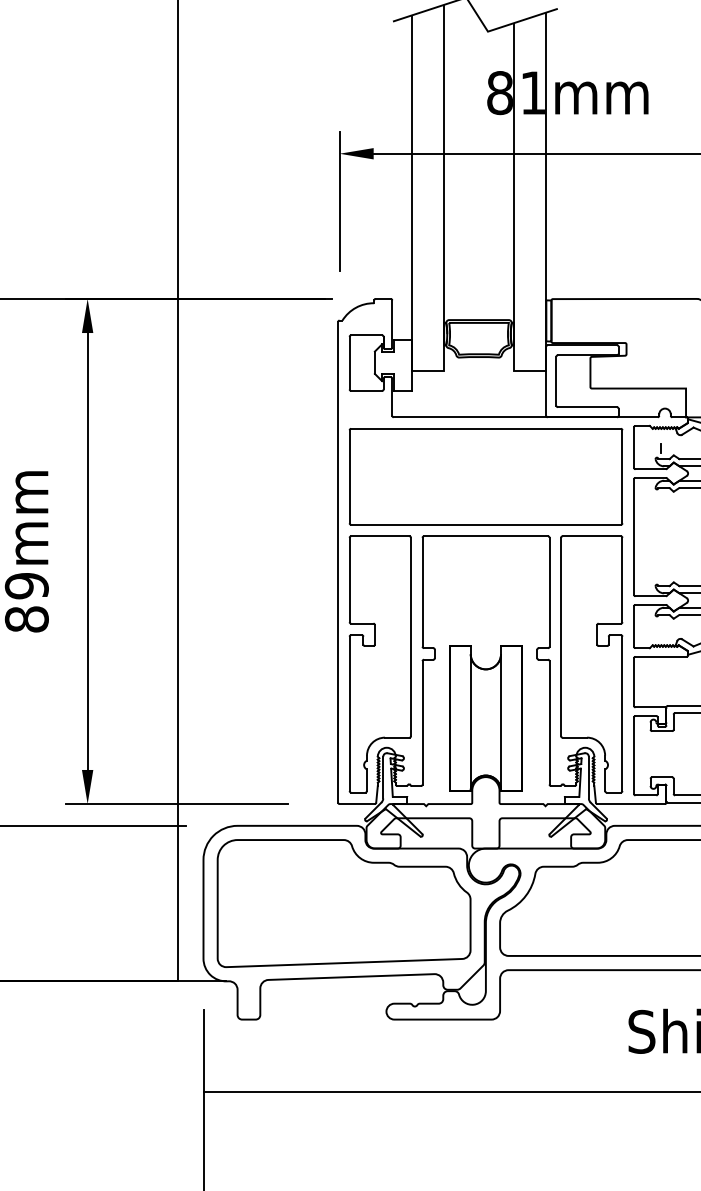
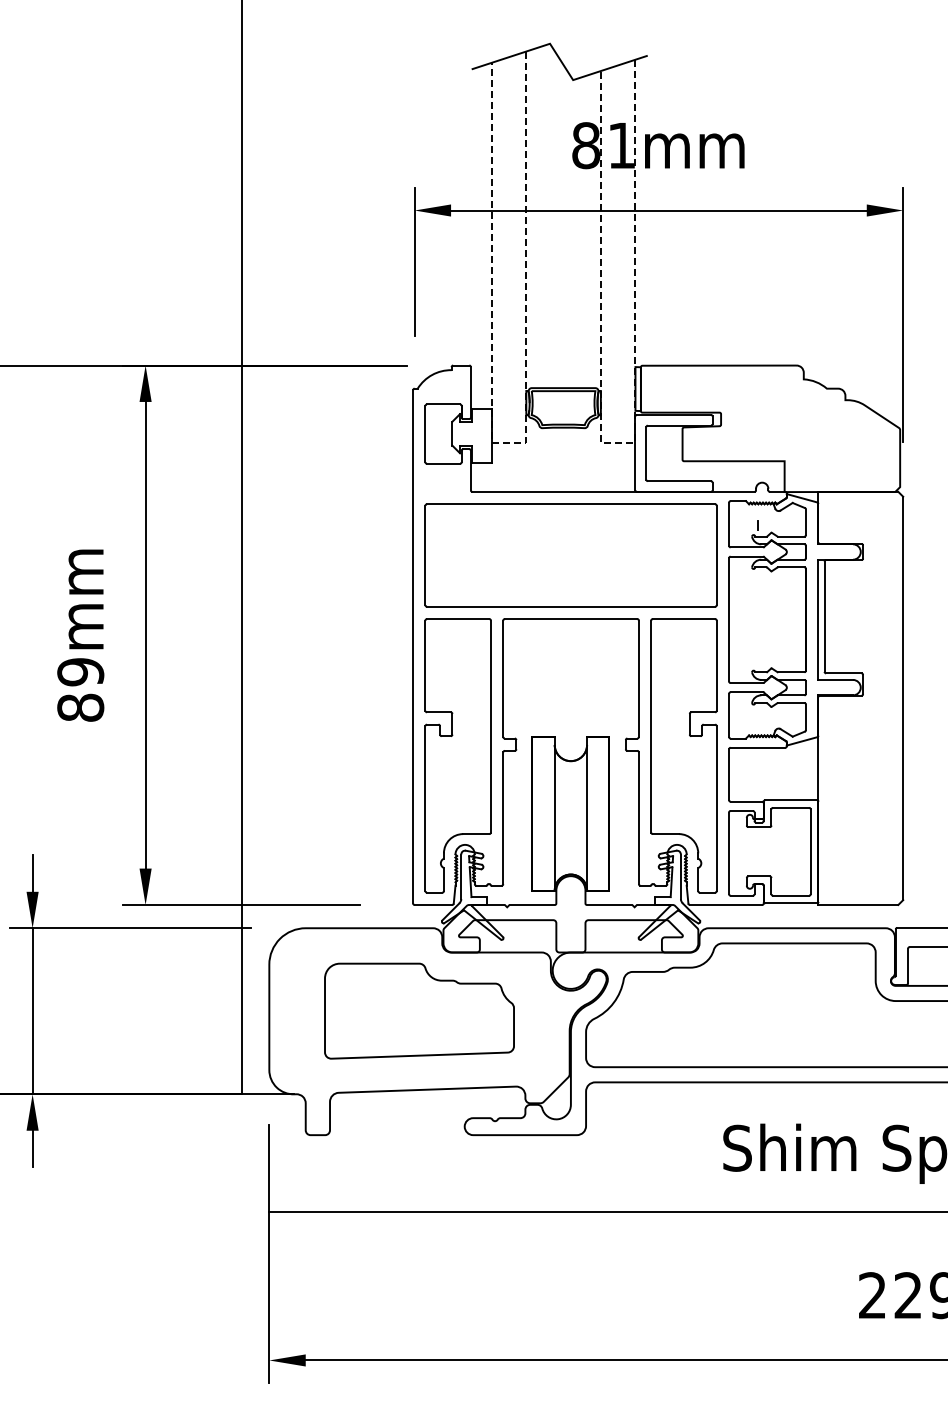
line: (433, 370) -> (514, 442), solid -> dashed
line: (535, 370) -> (623, 442), solid -> dashed
part: (344, 902) -> (419, 1010), size x0.7

